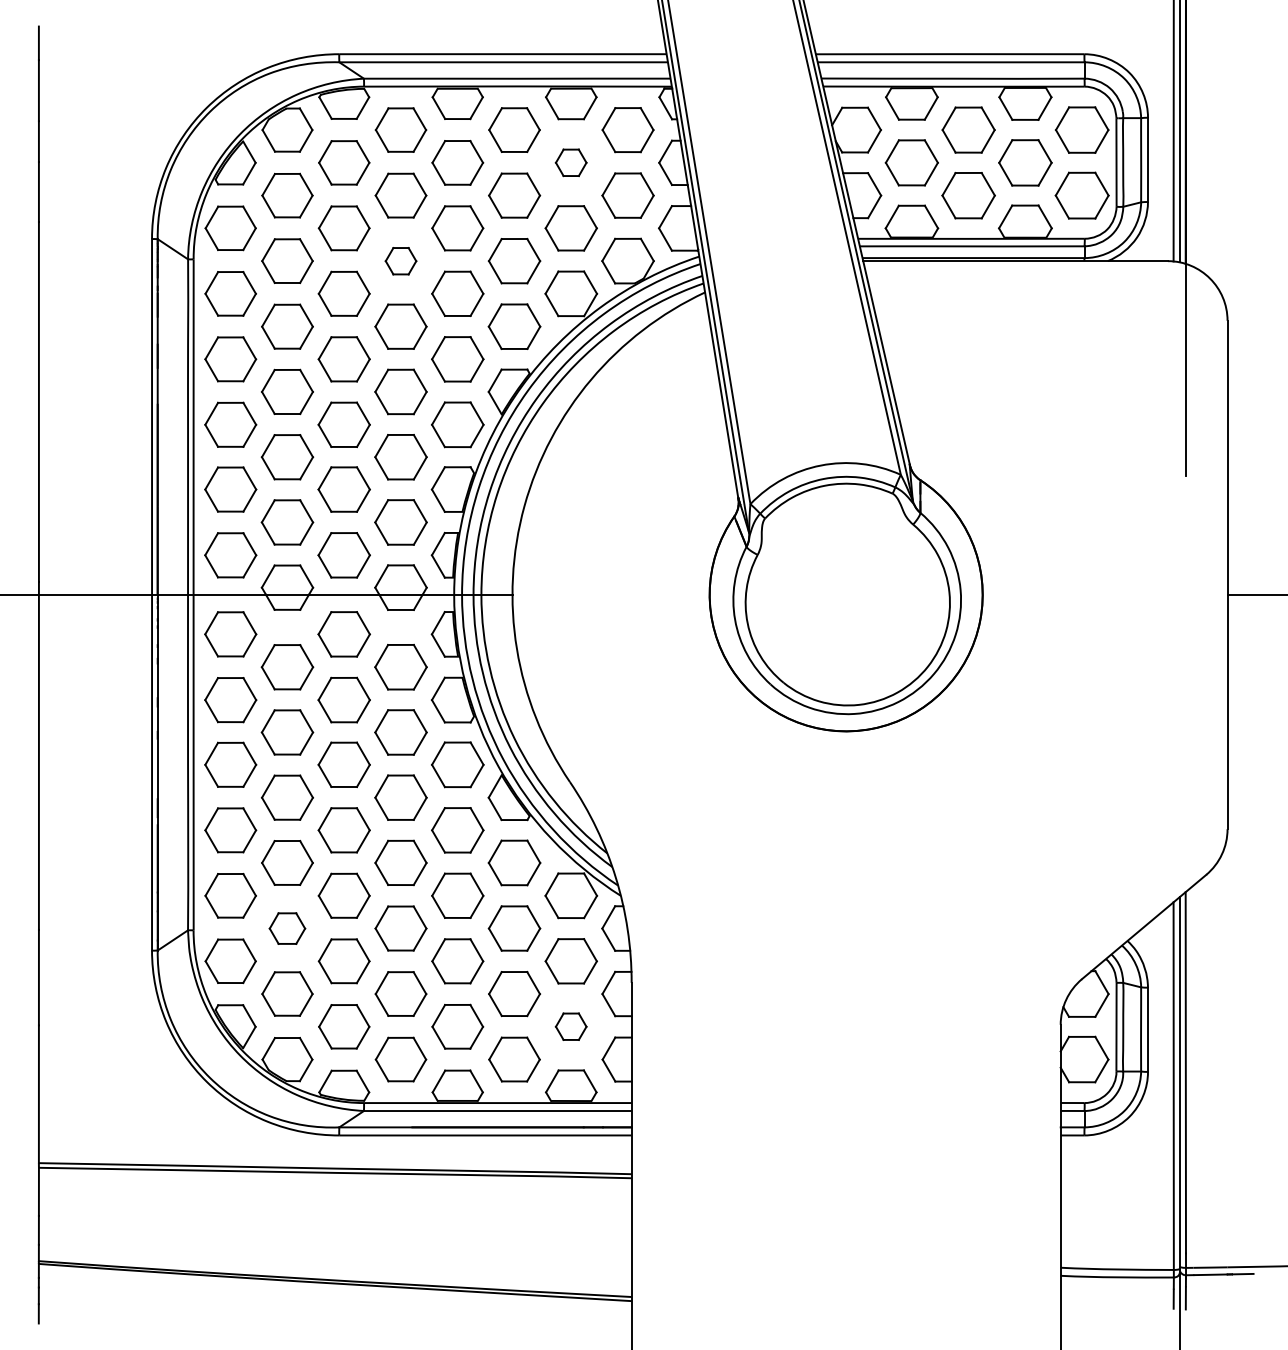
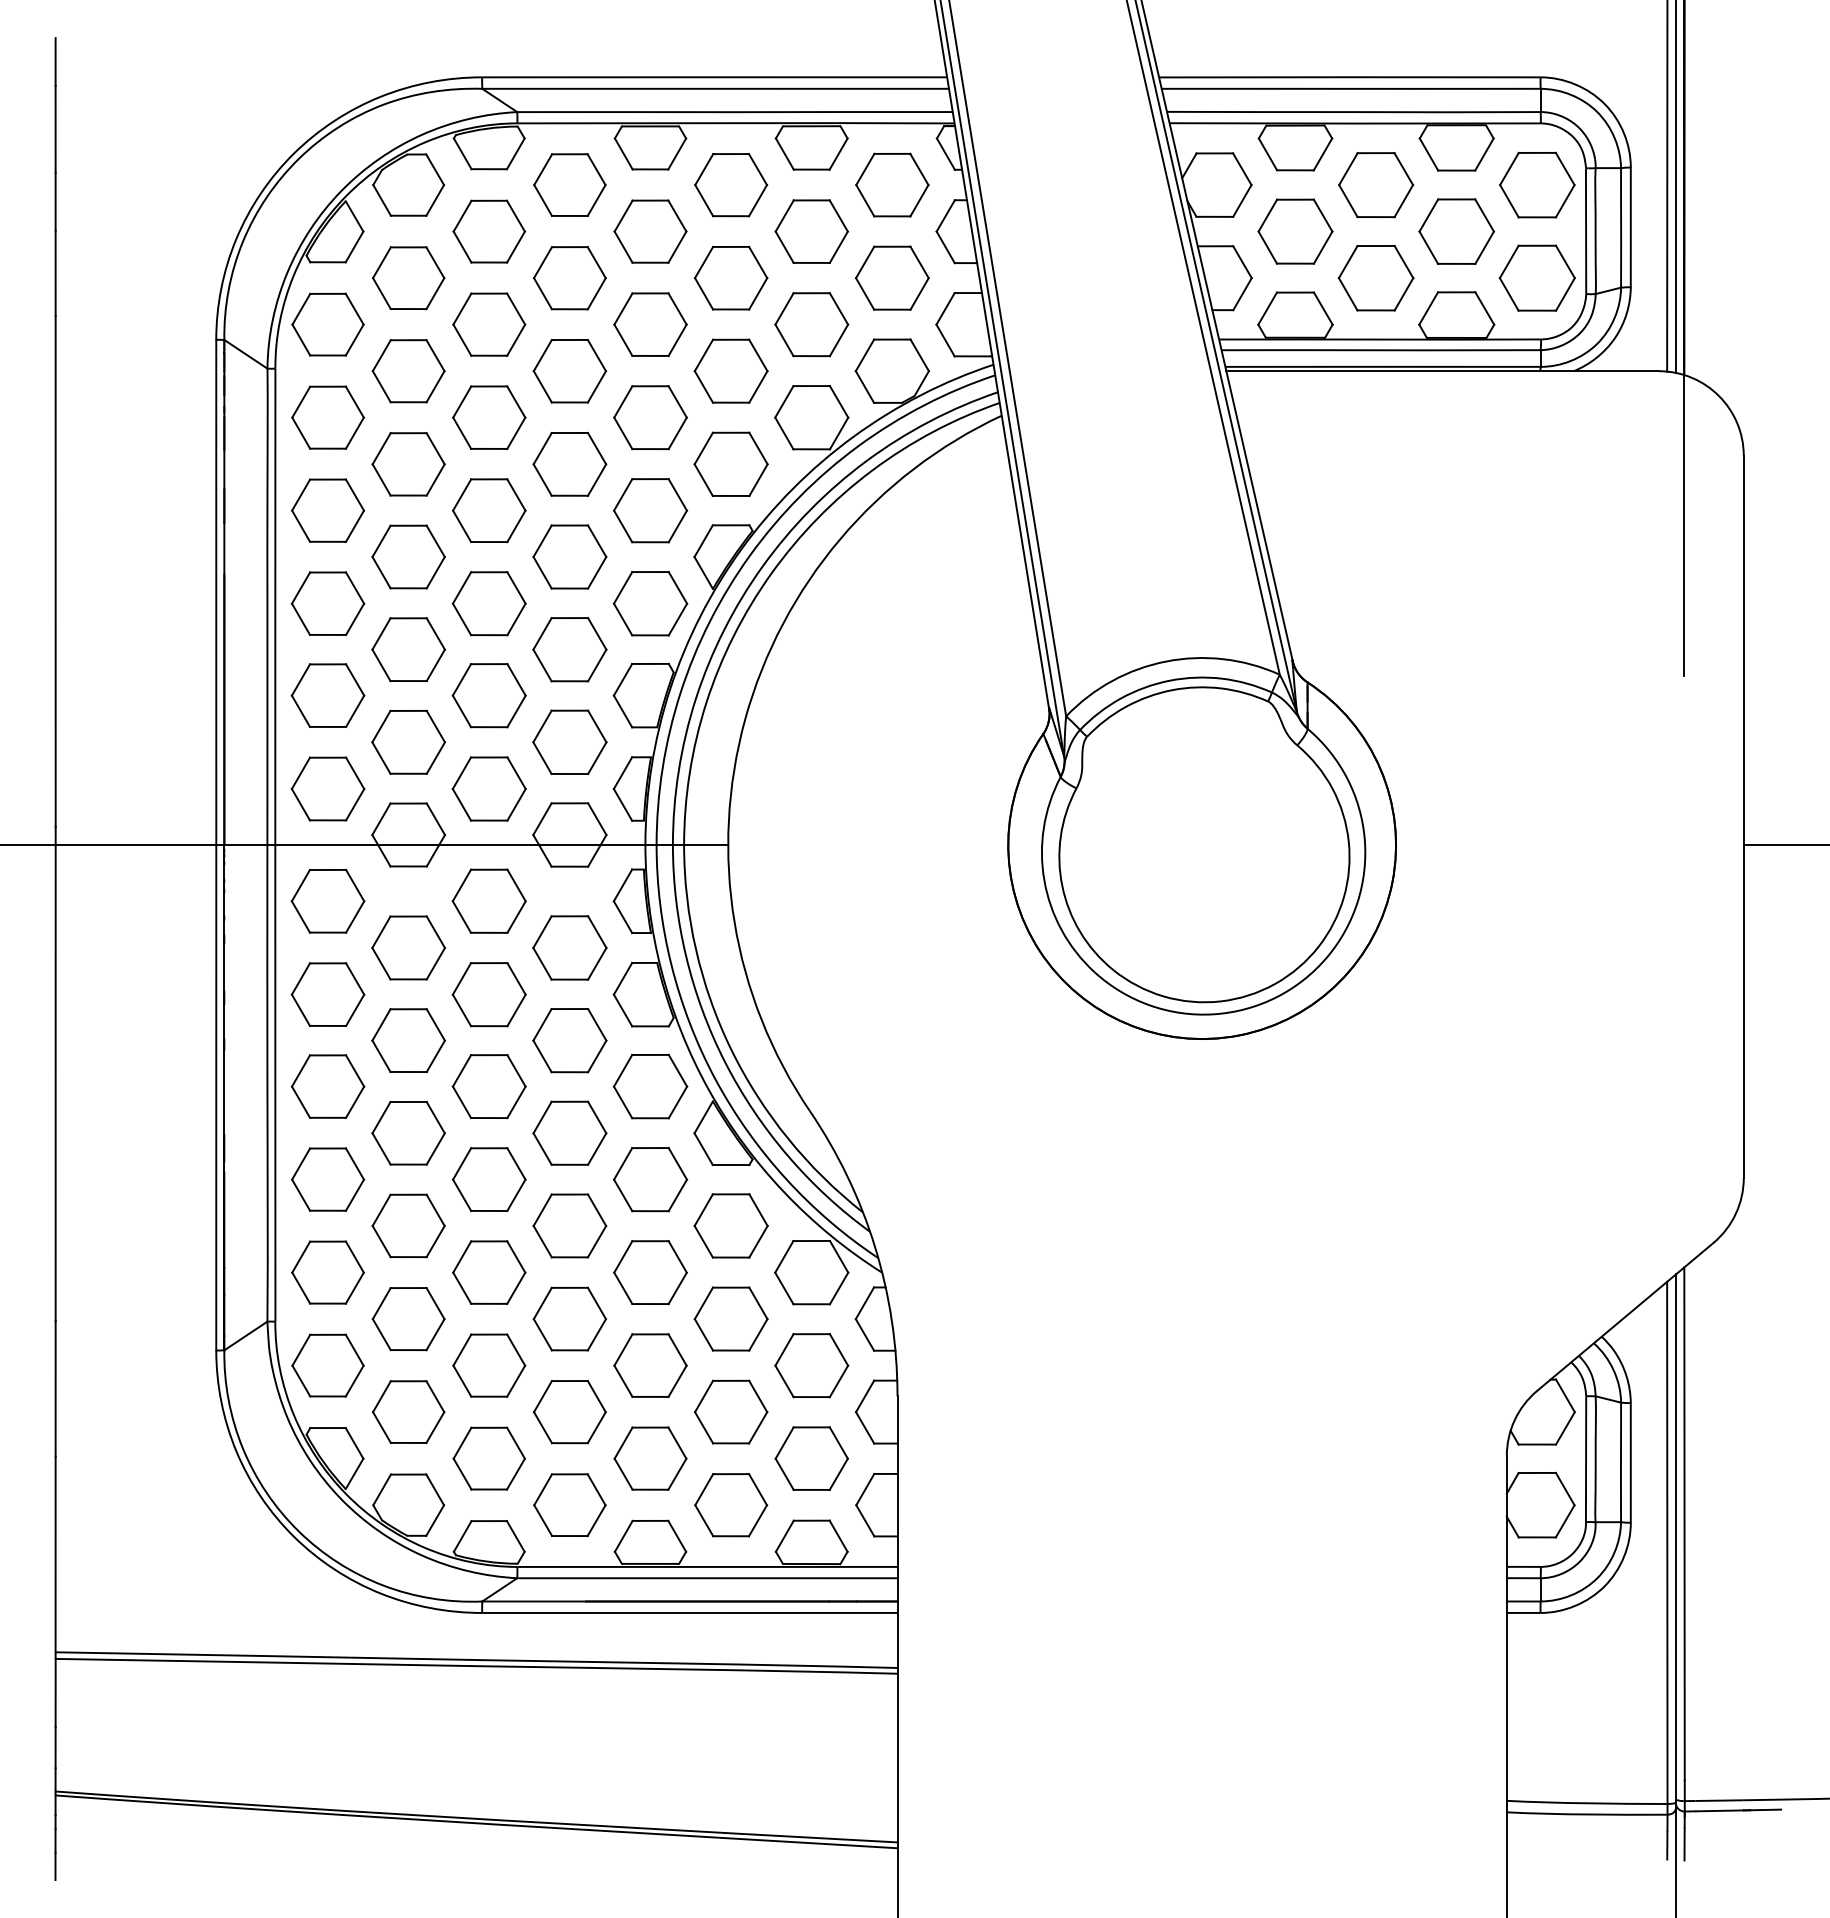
part: (571, 162) -> (811, 231), size x1.67
part: (400, 261) -> (569, 371), size x1.67
part: (287, 928) -> (408, 1319), size x1.43
part: (571, 1026) -> (811, 1458), size x1.67

